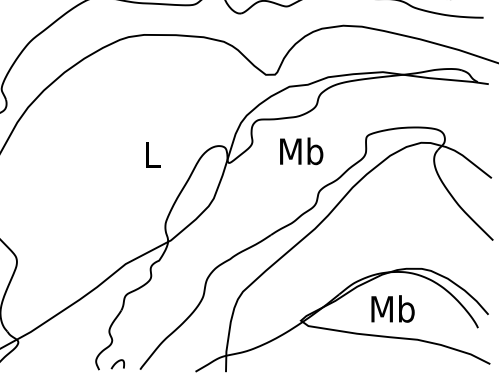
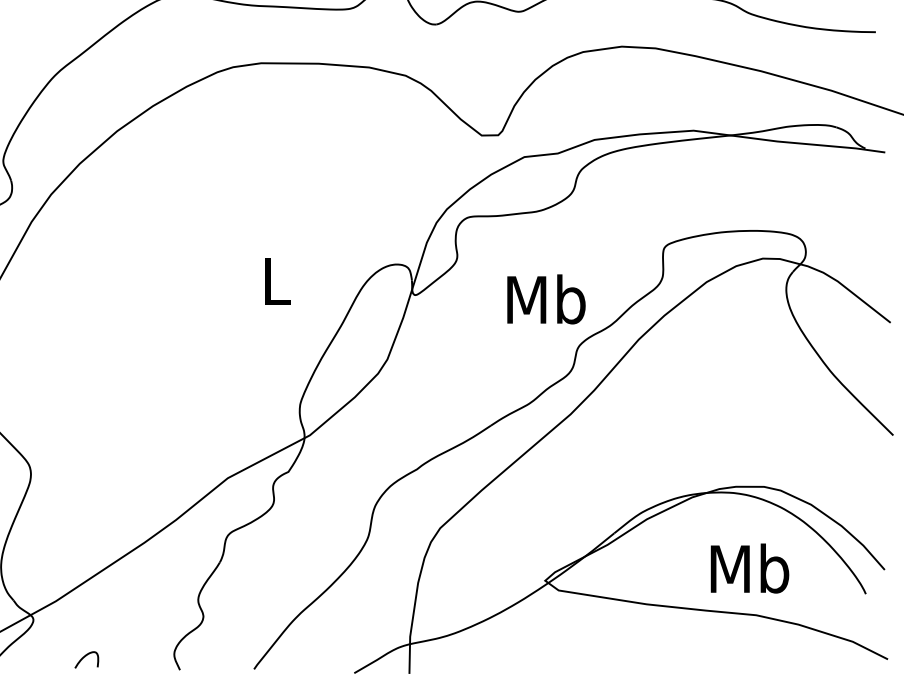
text: (301, 151) -> (546, 299), moved
text: (392, 308) -> (748, 567), moved
curve: (117, 363) -> (86, 658), moved

